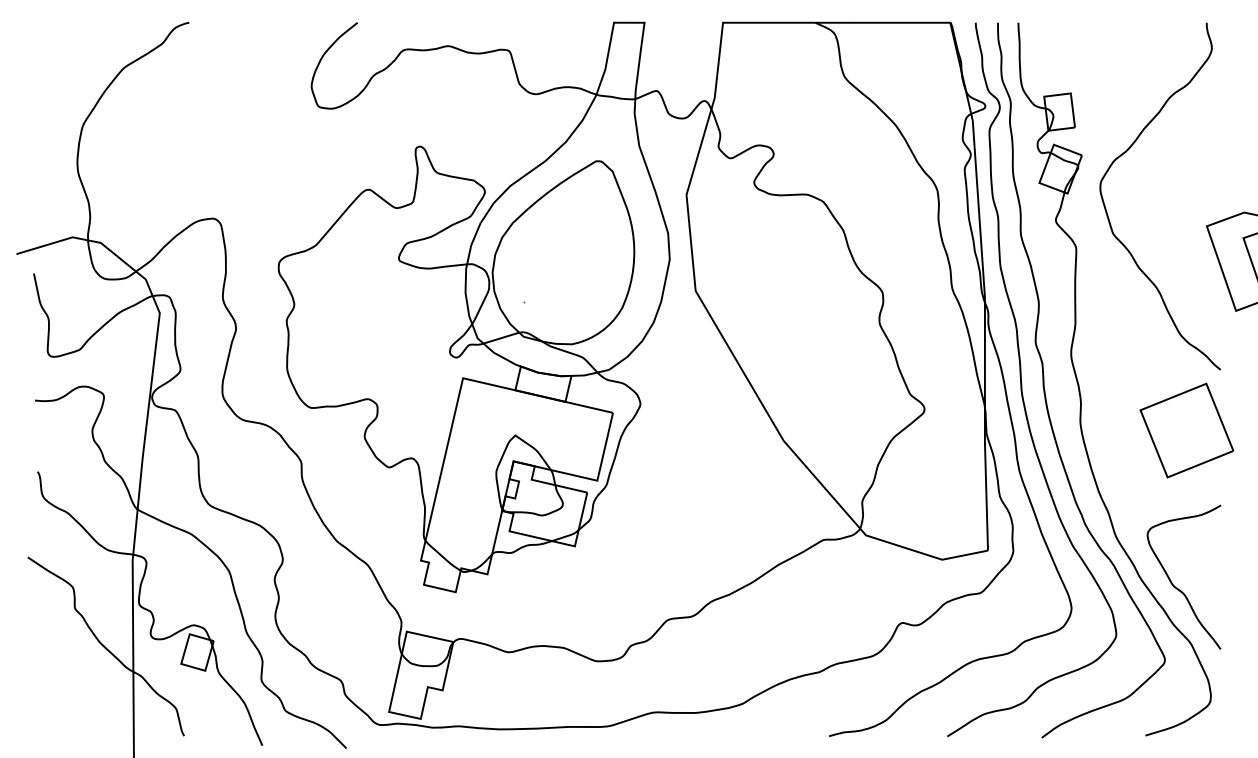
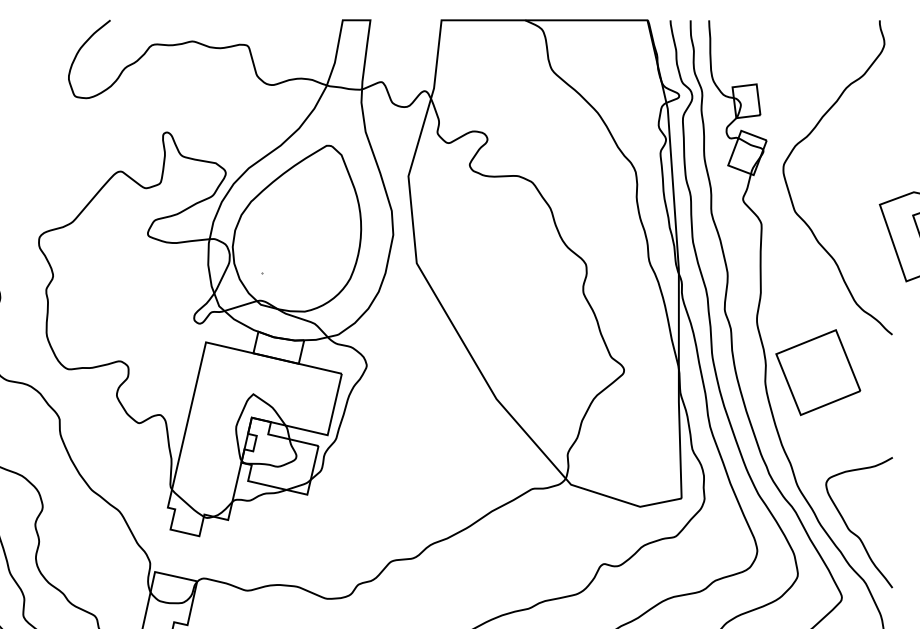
part: (1186, 430) -> (817, 372), moved

